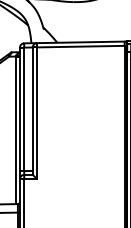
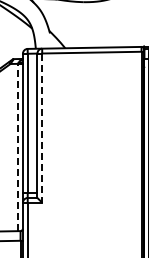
line: (37, 113) -> (42, 128), solid -> dashed
line: (16, 130) -> (18, 147), solid -> dashed

